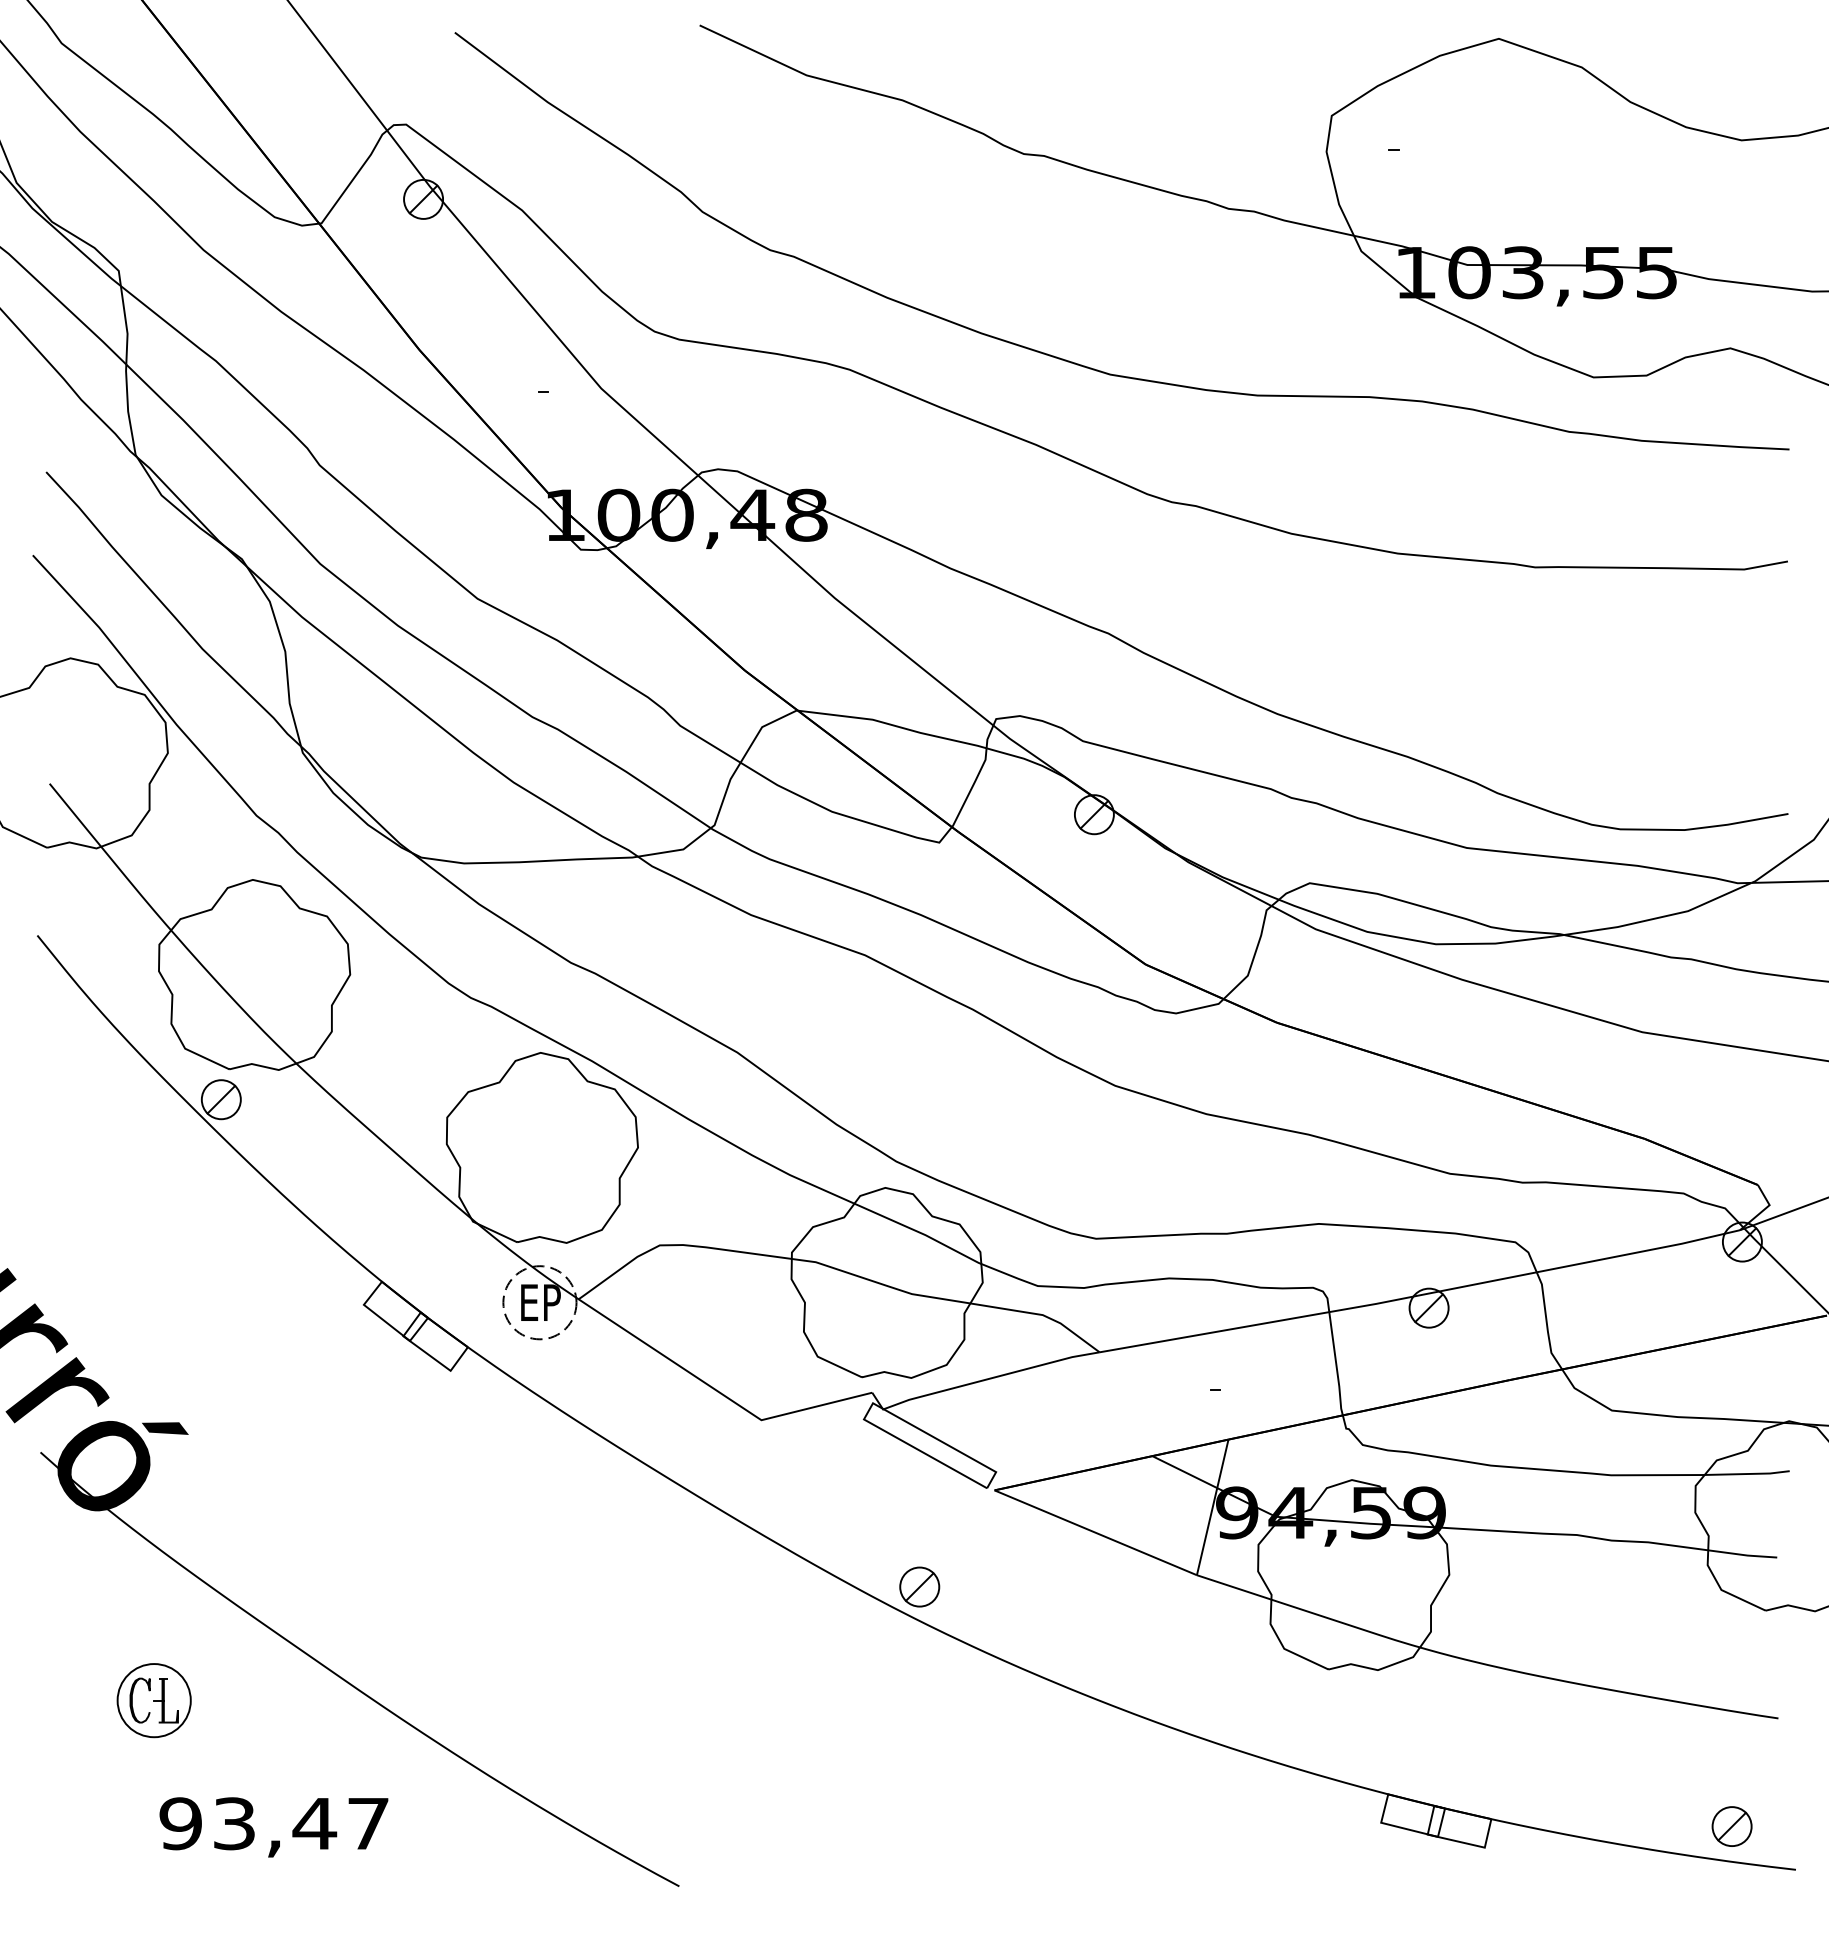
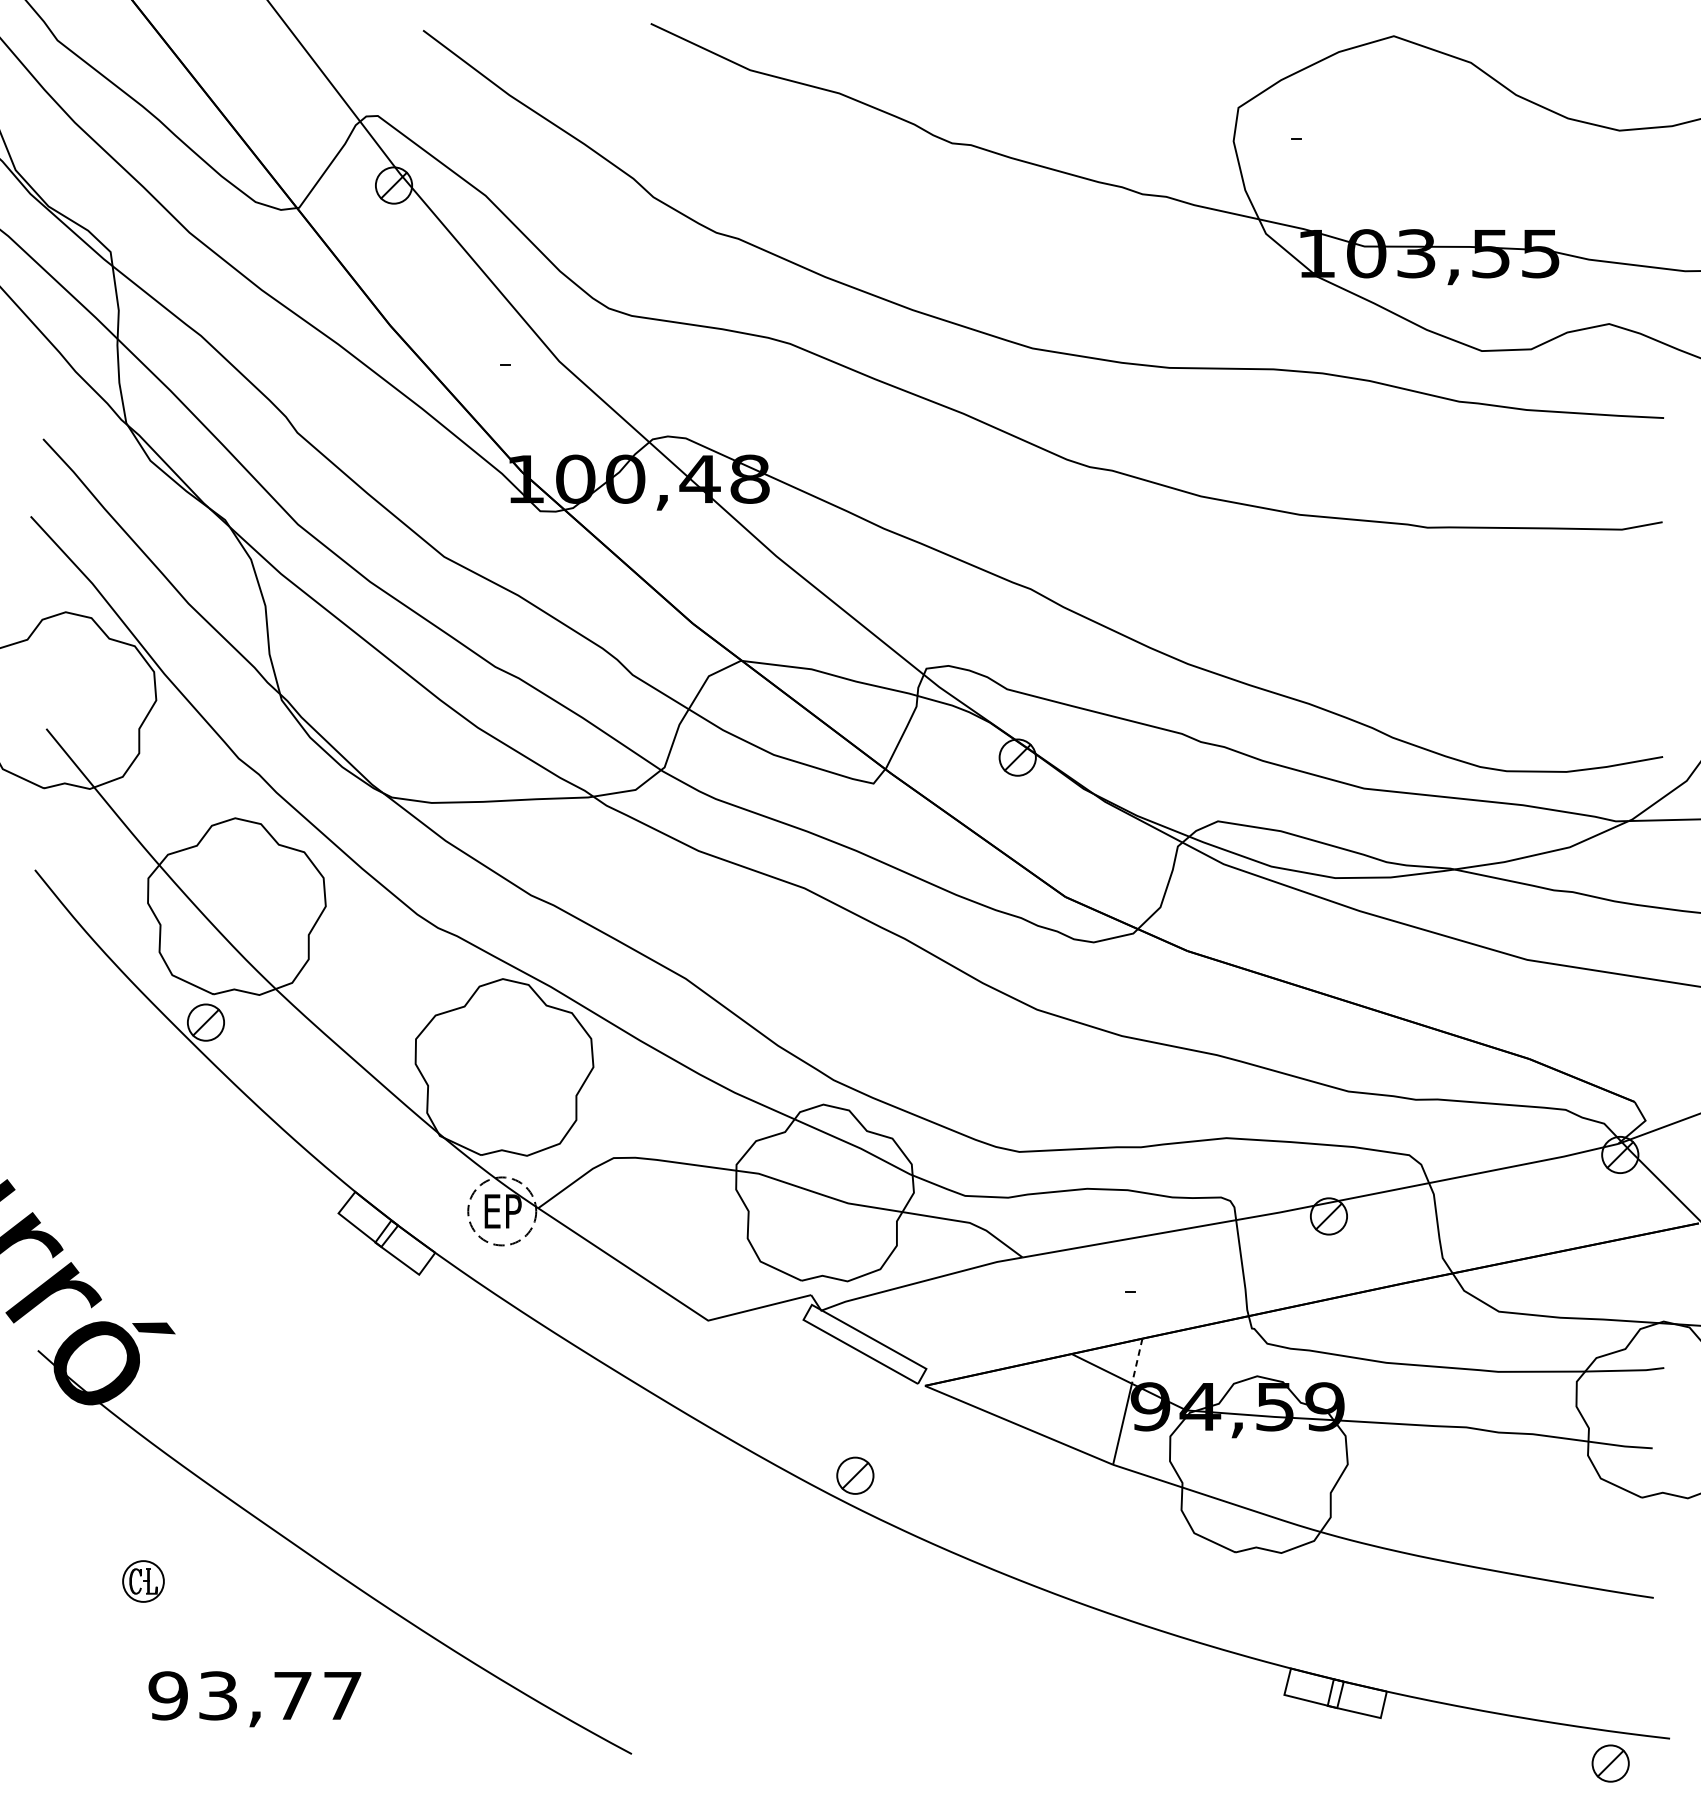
line: (1222, 1463) -> (1136, 1360), solid -> dashed
part: (153, 1700) -> (142, 1581), size x0.6
text: (314, 1823) -> (292, 1695), 93,47 -> 93,77
part: (1731, 1826) -> (1610, 1763), moved

